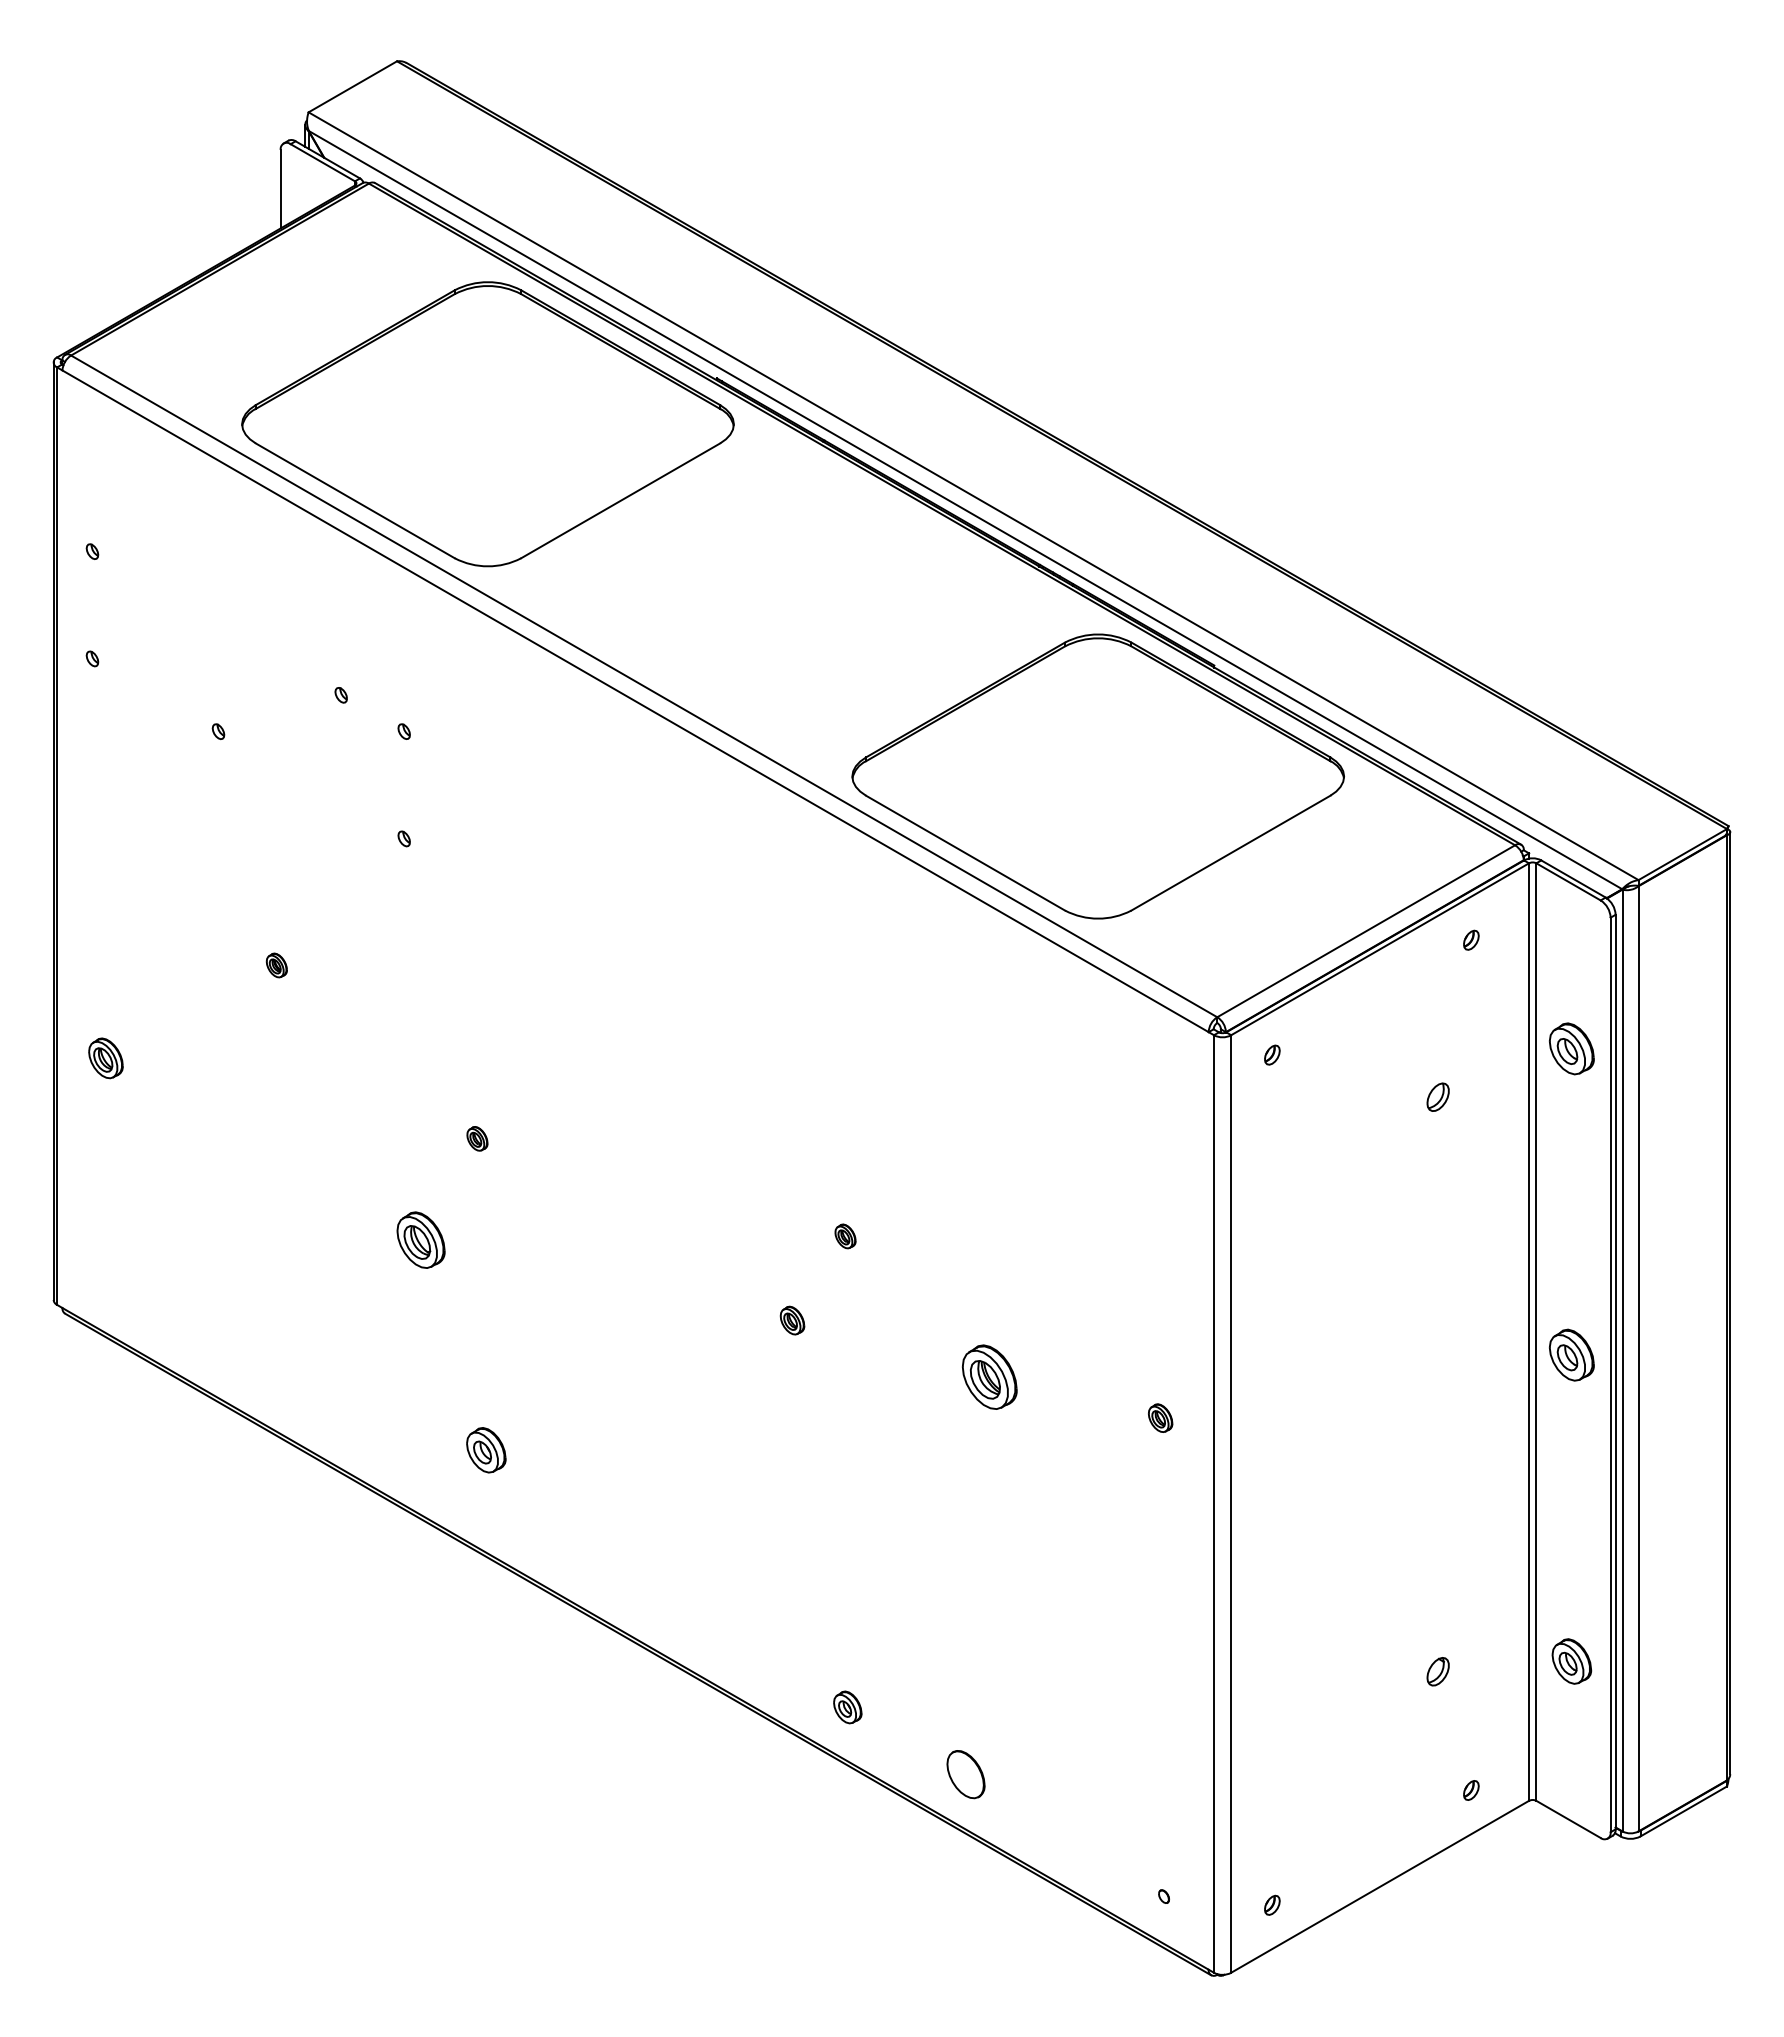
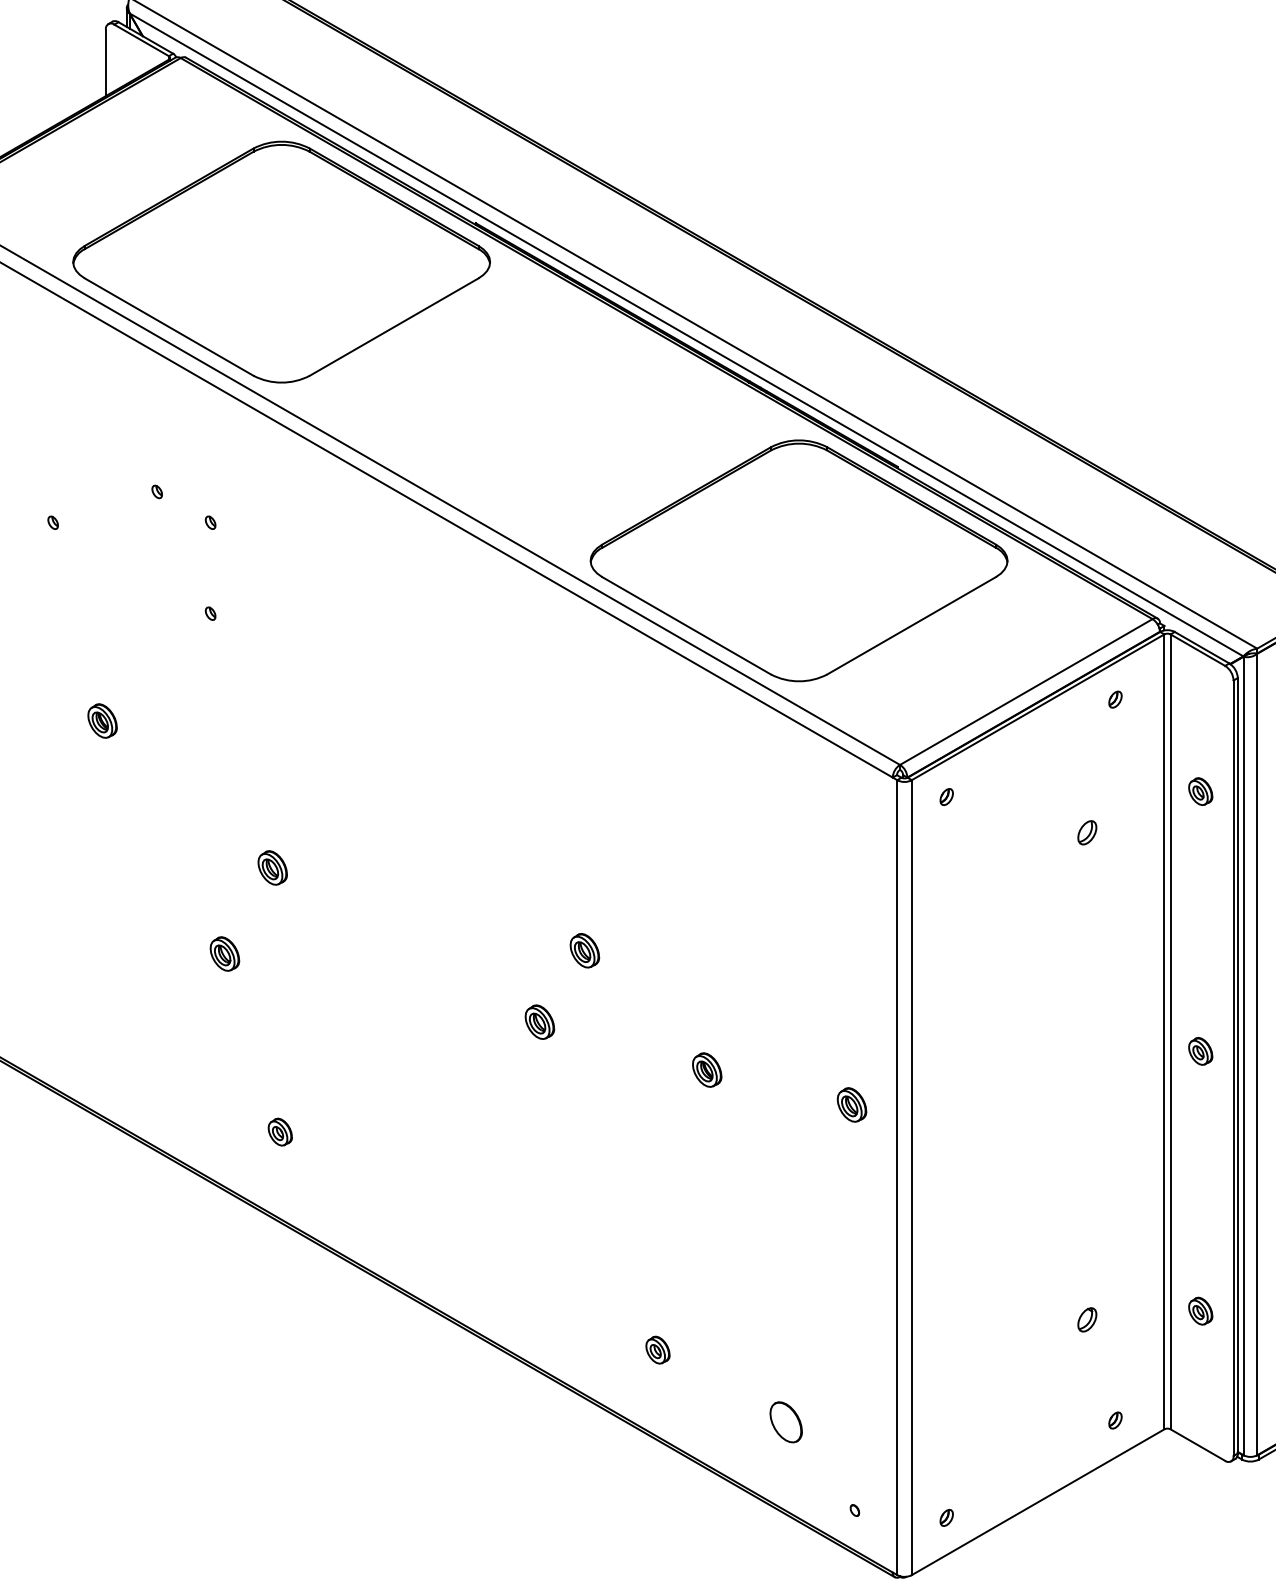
part: (276, 965) -> (102, 721), size x1.67
part: (1571, 1048) -> (1200, 791), size x0.62
part: (477, 1138) -> (272, 867), size x1.67
part: (845, 1236) -> (584, 950), size x1.67
part: (420, 1240) -> (224, 954), size x0.71
part: (792, 1320) -> (539, 1022), size x1.43
part: (1571, 1354) -> (1200, 1050), size x0.62
part: (989, 1376) -> (706, 1069), size x0.62
part: (1160, 1417) -> (851, 1104), size x1.43
part: (486, 1450) -> (280, 1132), size x0.71
part: (1571, 1661) -> (1200, 1311), size x0.71
part: (847, 1707) -> (657, 1350), moved
part: (965, 1774) -> (785, 1422), moved

